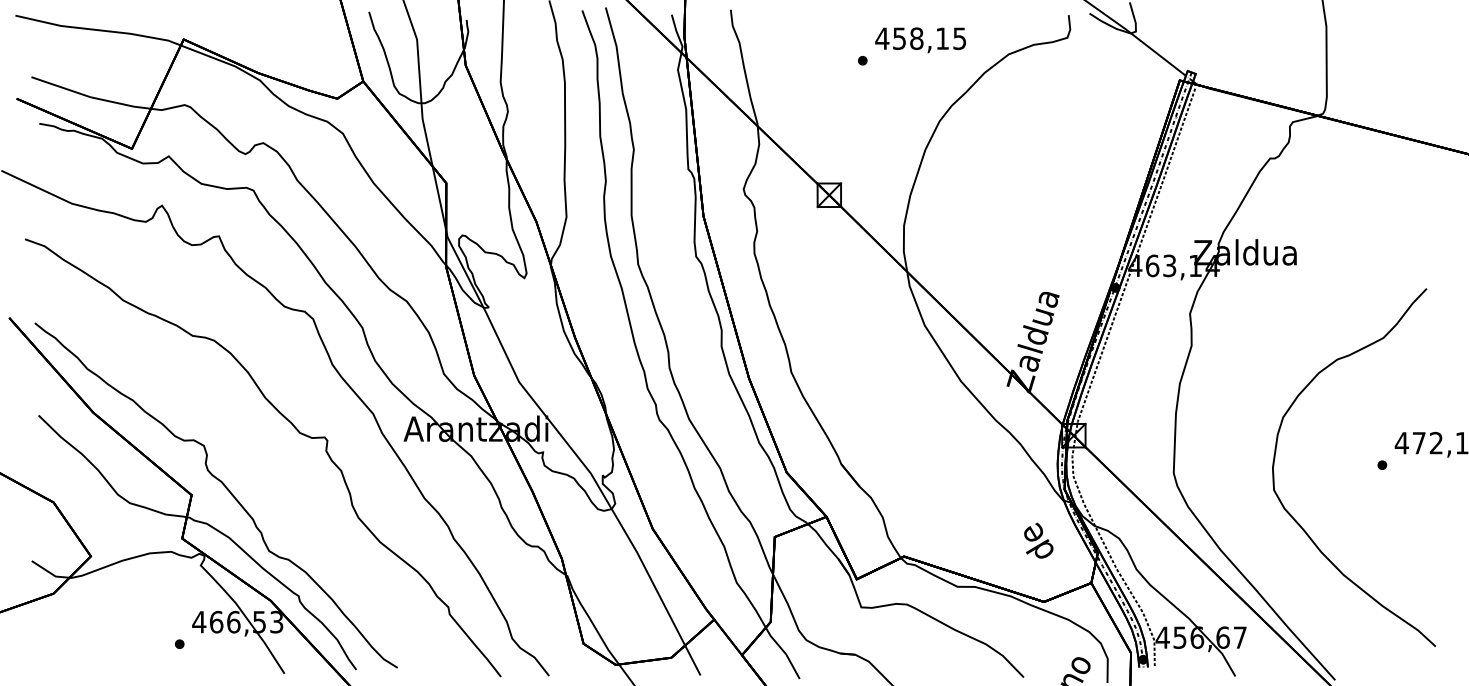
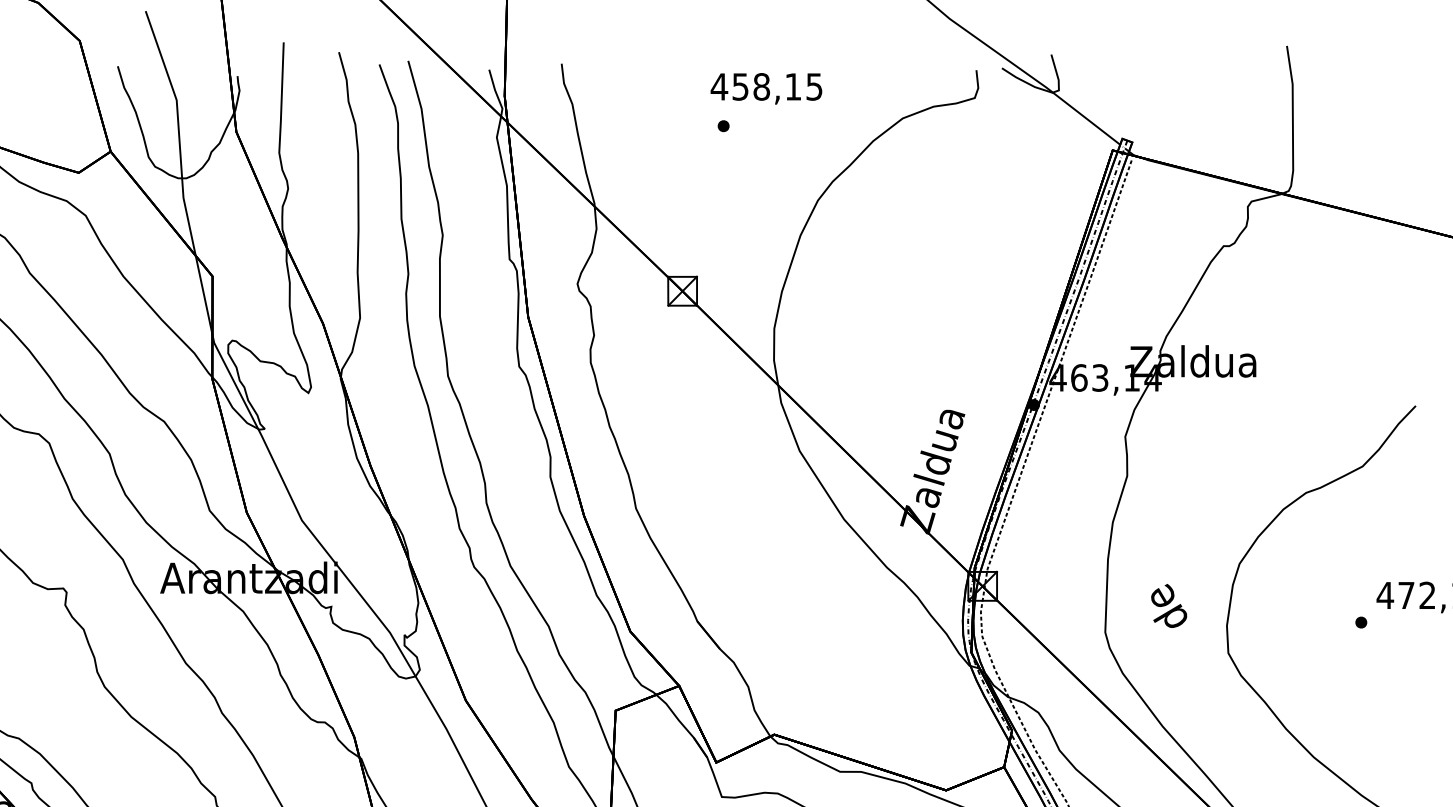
text: (920, 40) -> (766, 89), moved
text: (1038, 540) -> (1168, 605), moved

